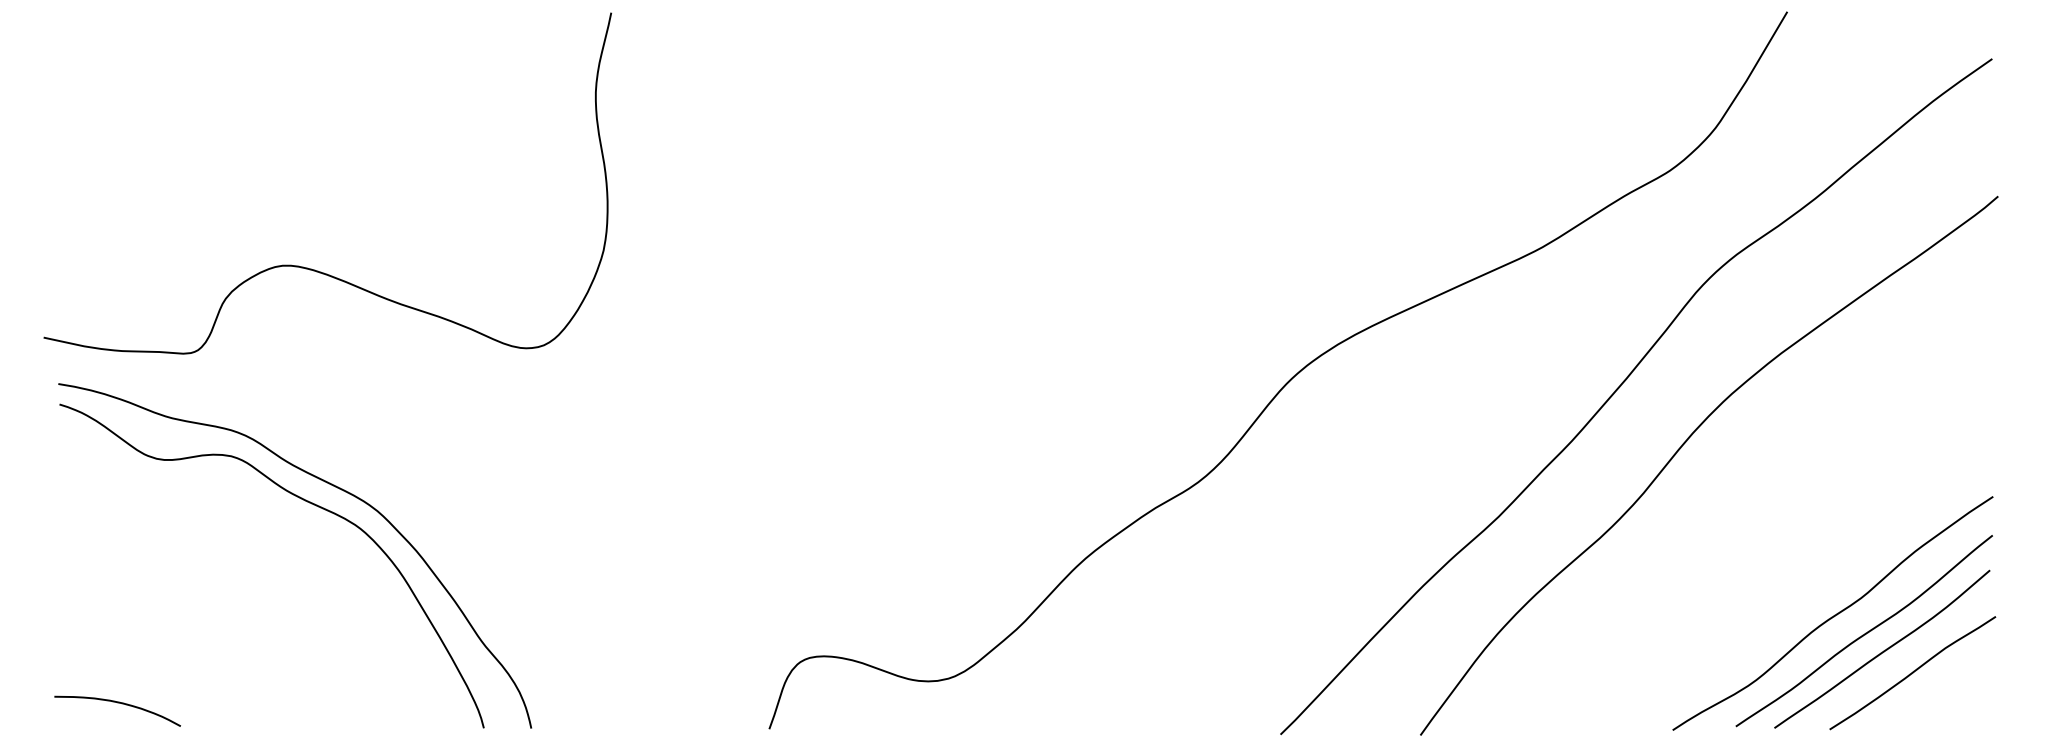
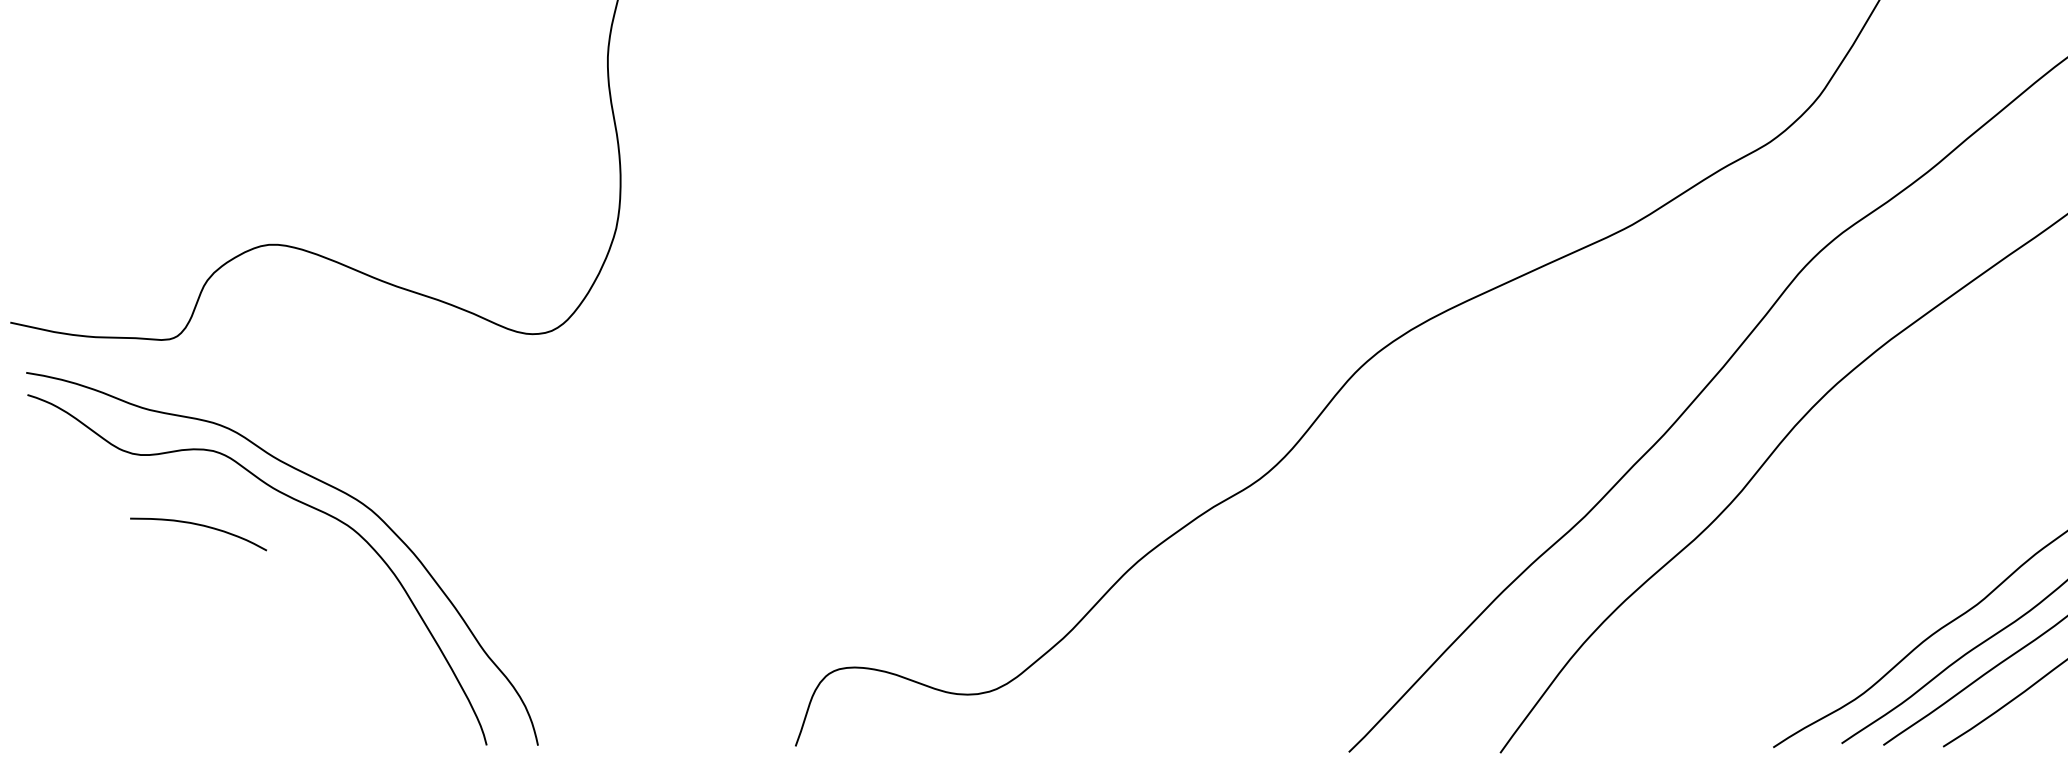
curve: (117, 703) -> (198, 525), moved

